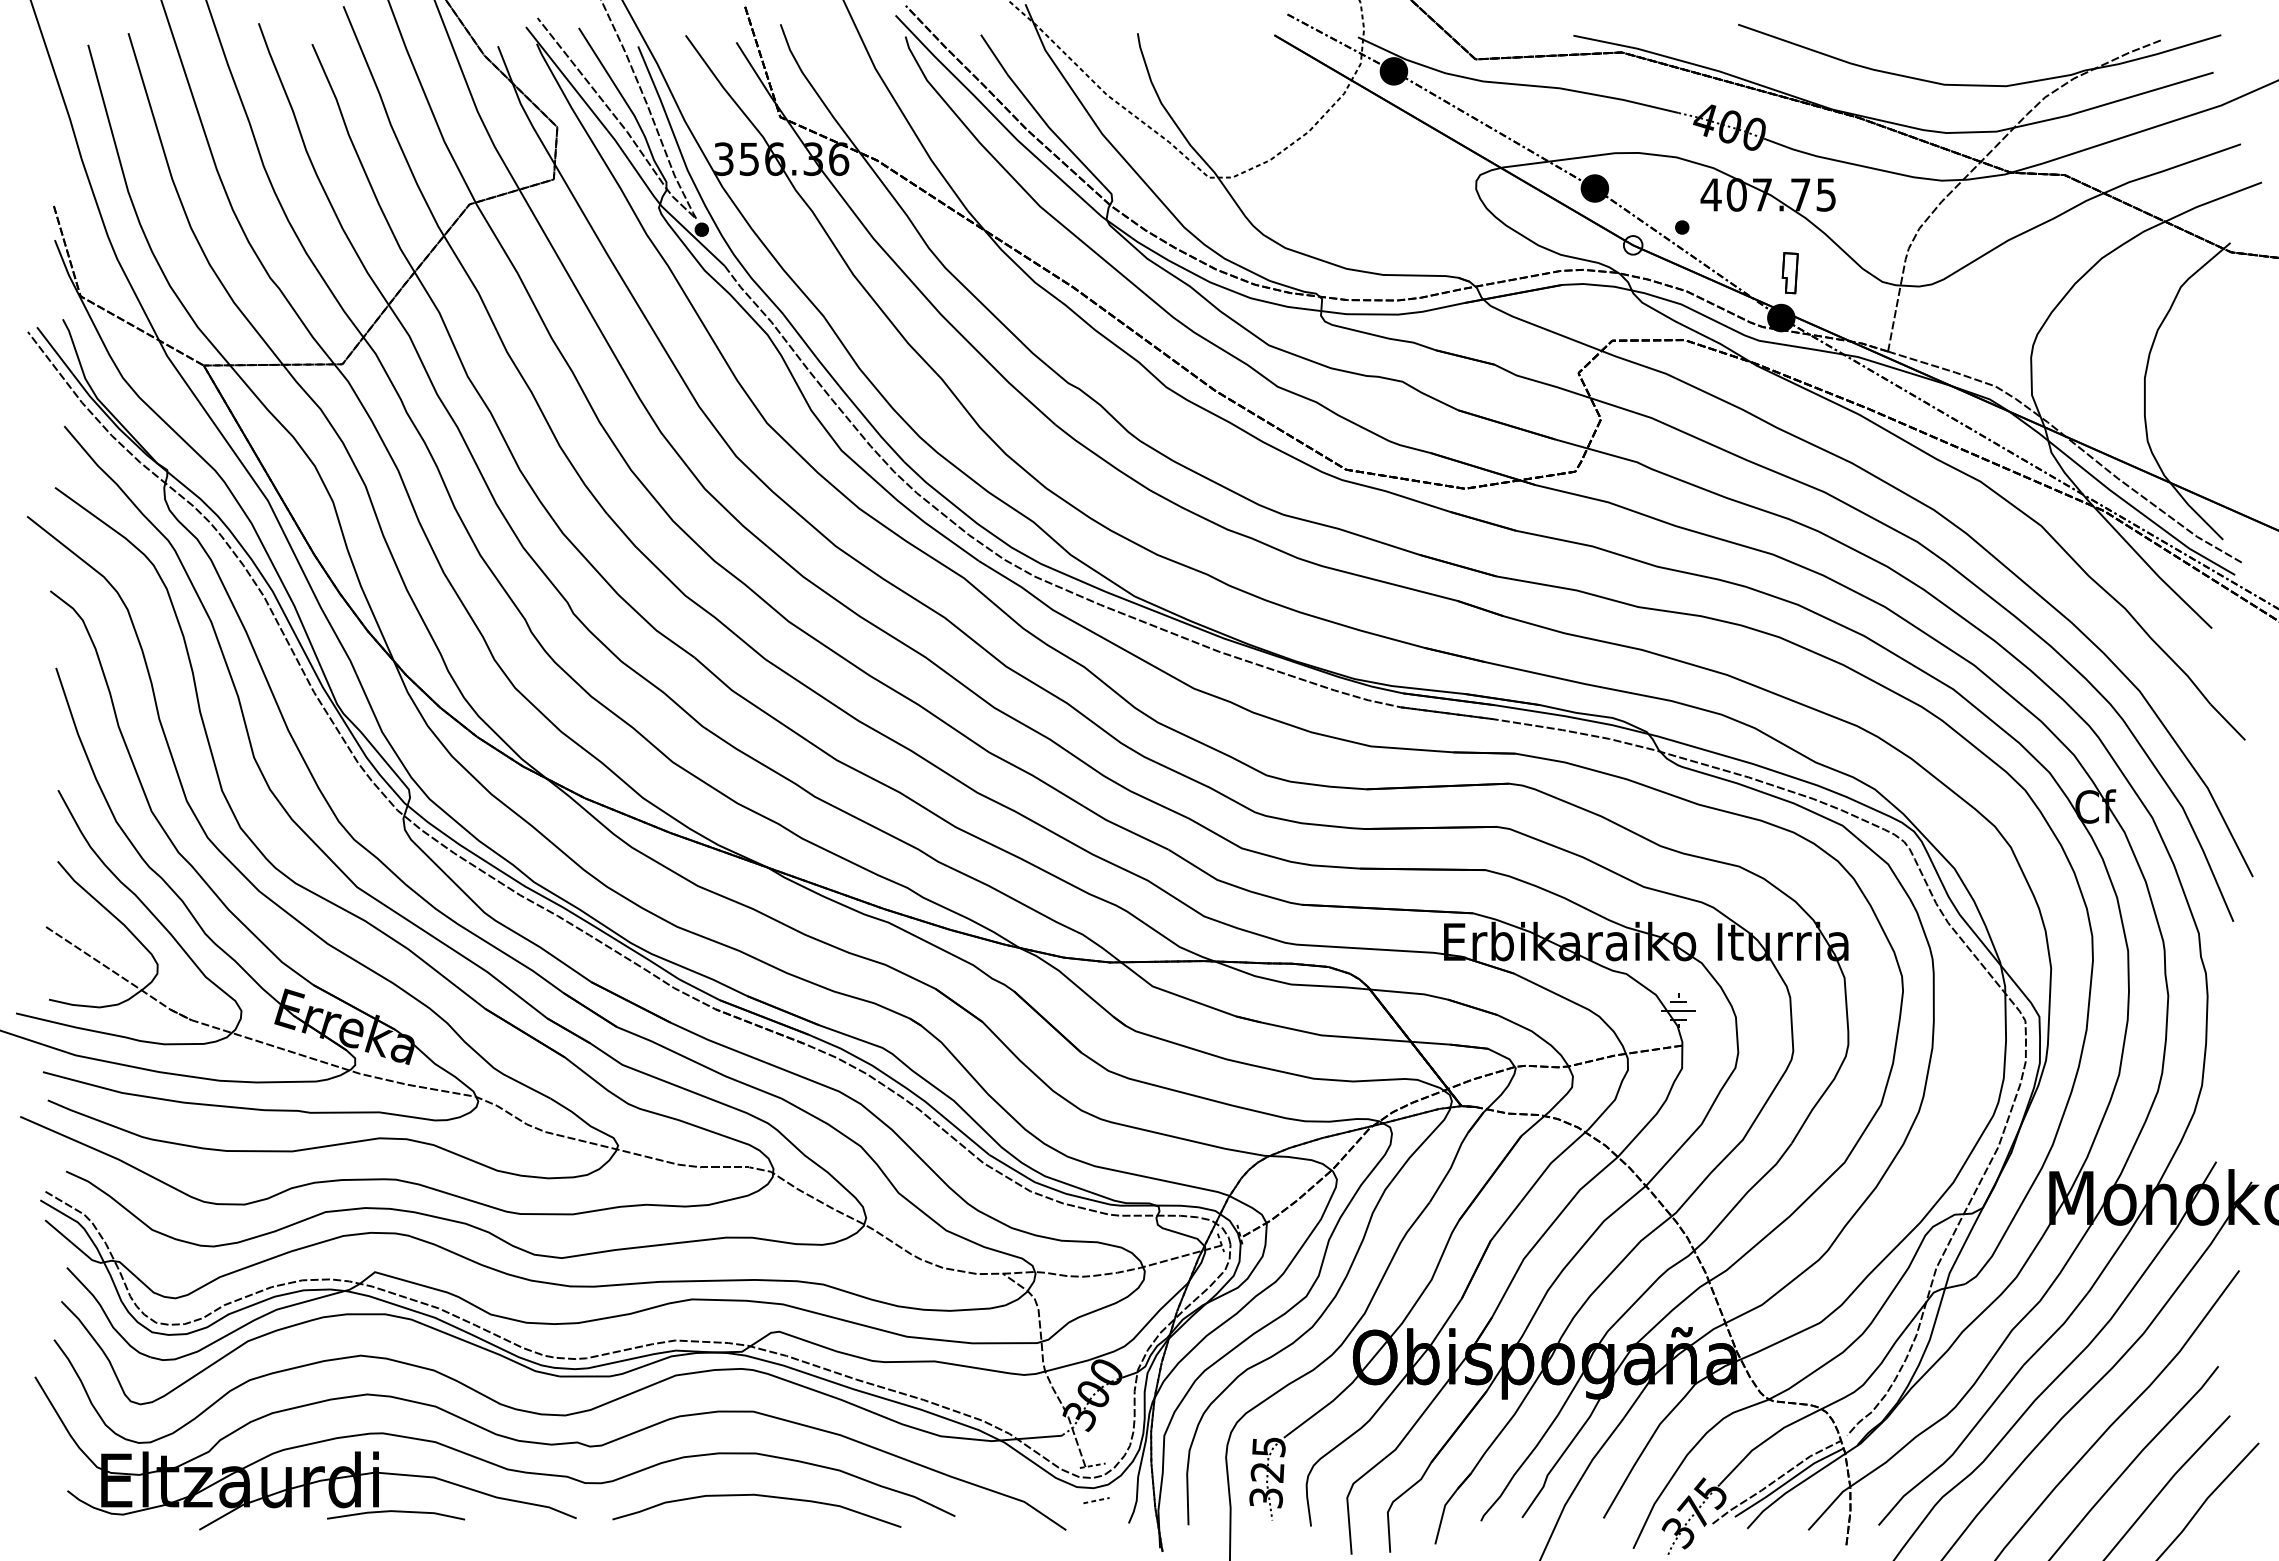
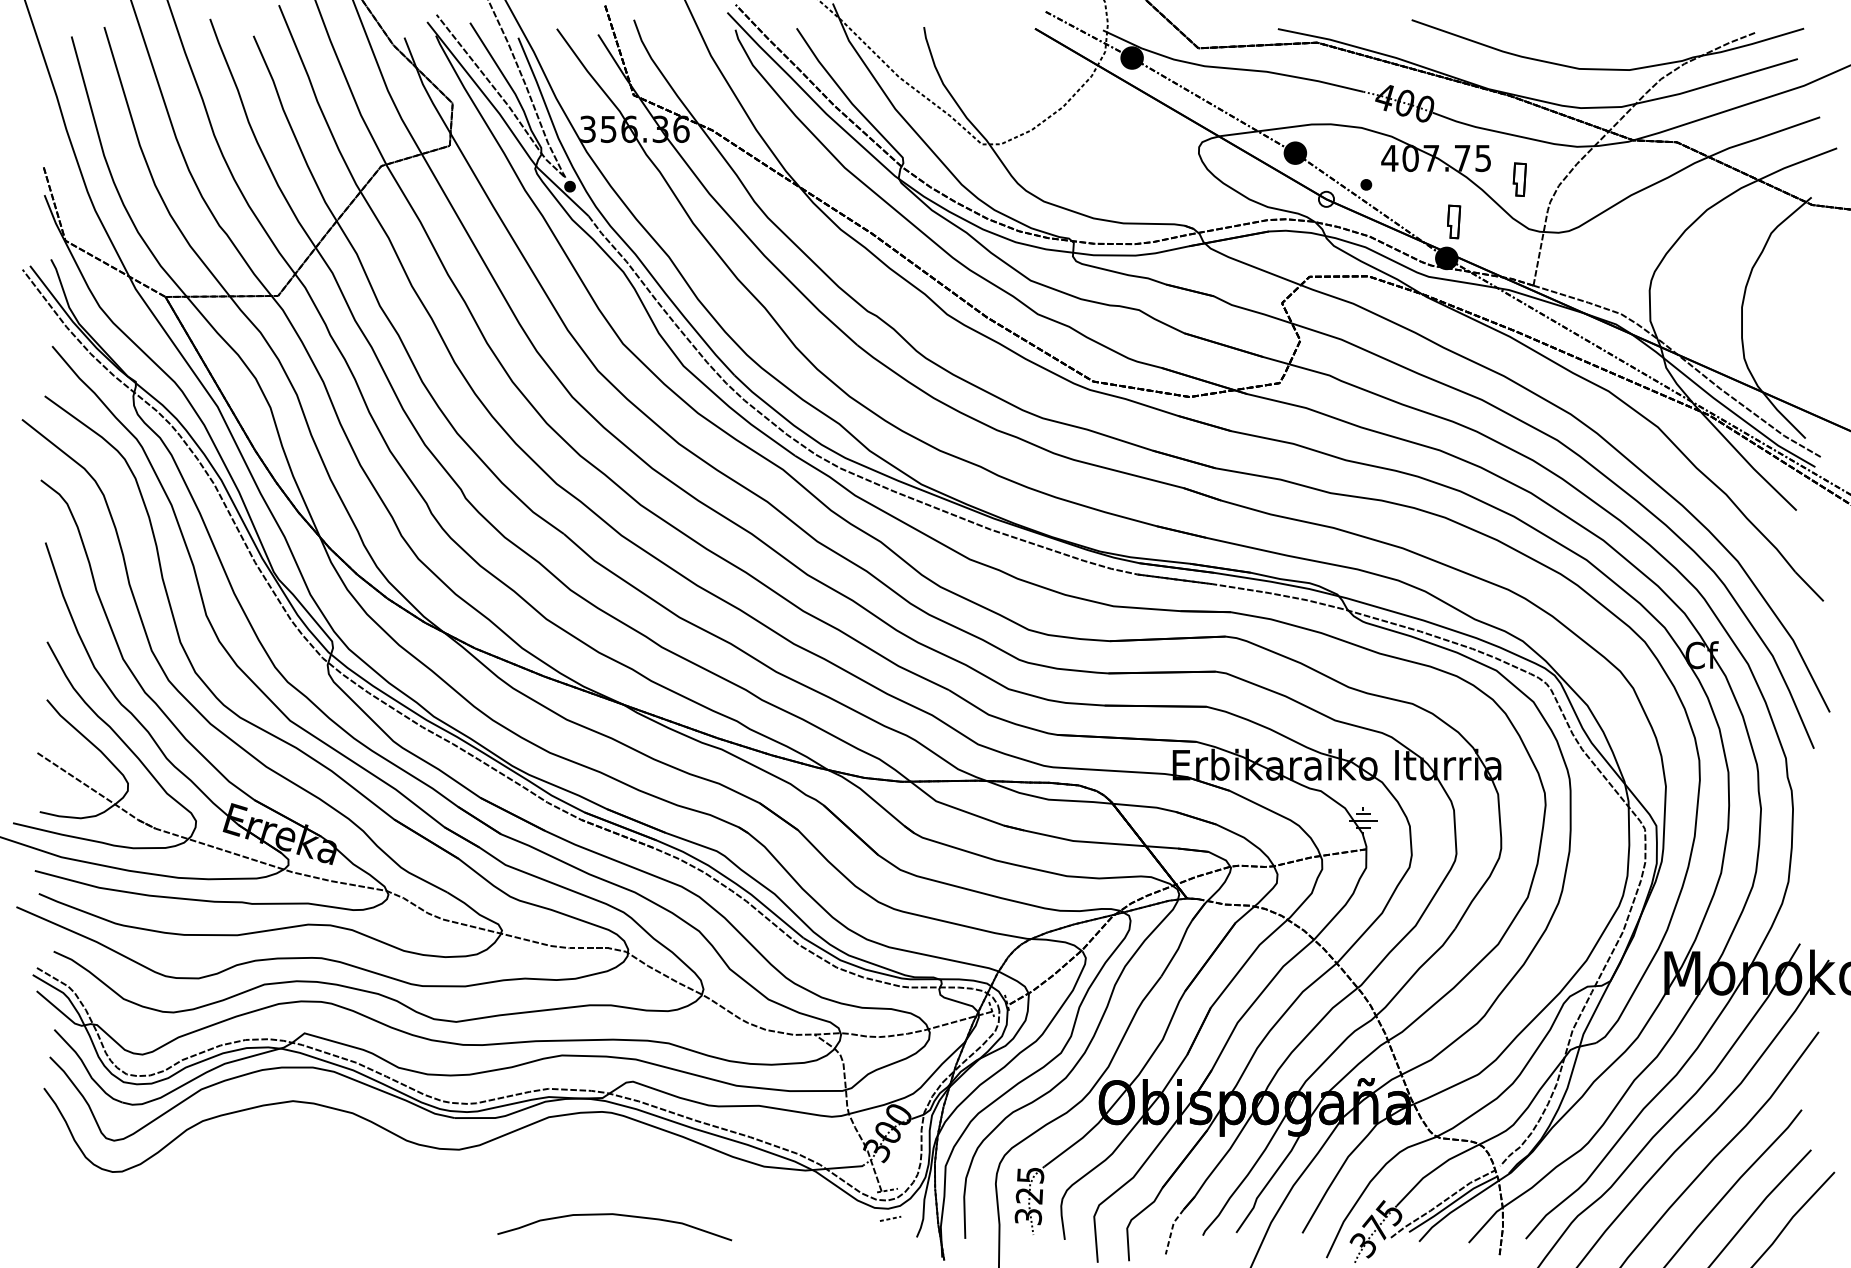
part: (1870, 221) -> (1519, 179), added
part: (550, 1445) -> (447, 1174), removed
line: (1442, 1514) -> (1171, 1230), solid -> dashed

